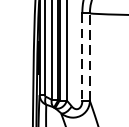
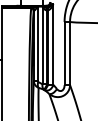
line: (82, 57) -> (64, 53), dashed -> solid
line: (90, 57) -> (70, 53), dashed -> solid

